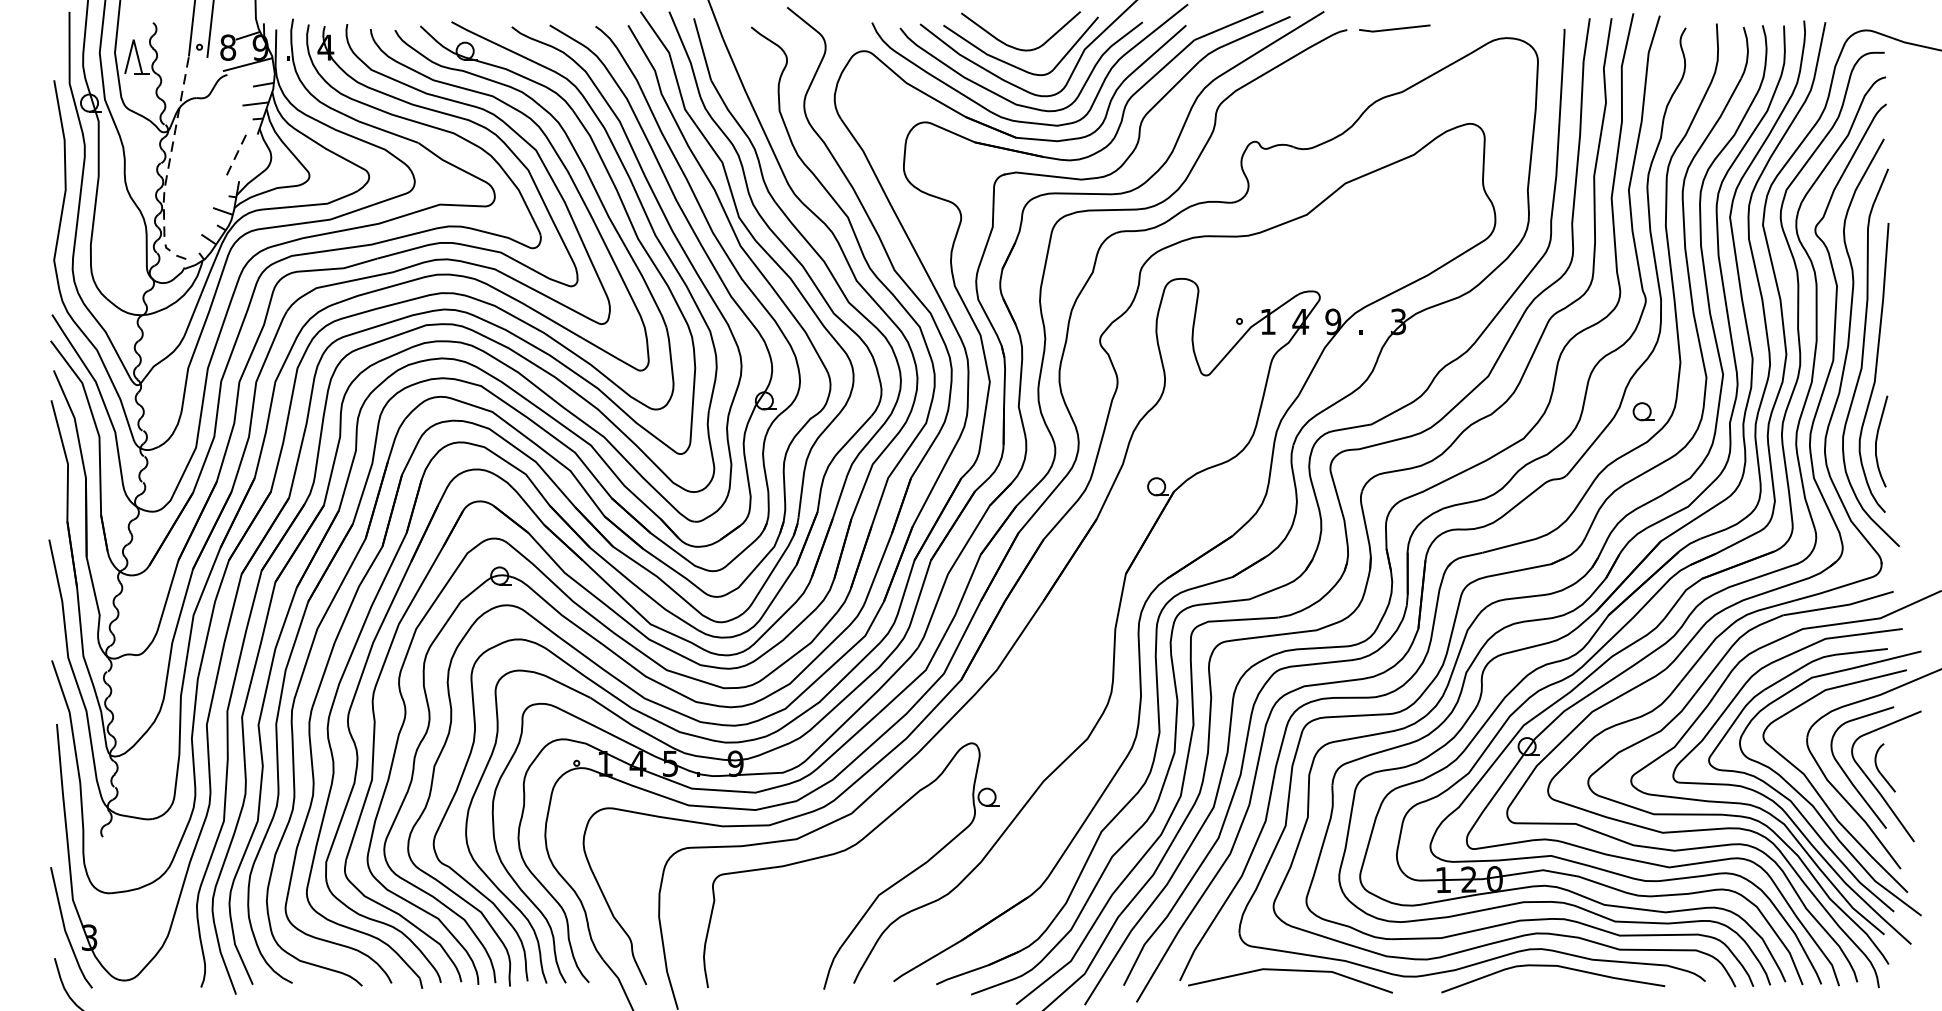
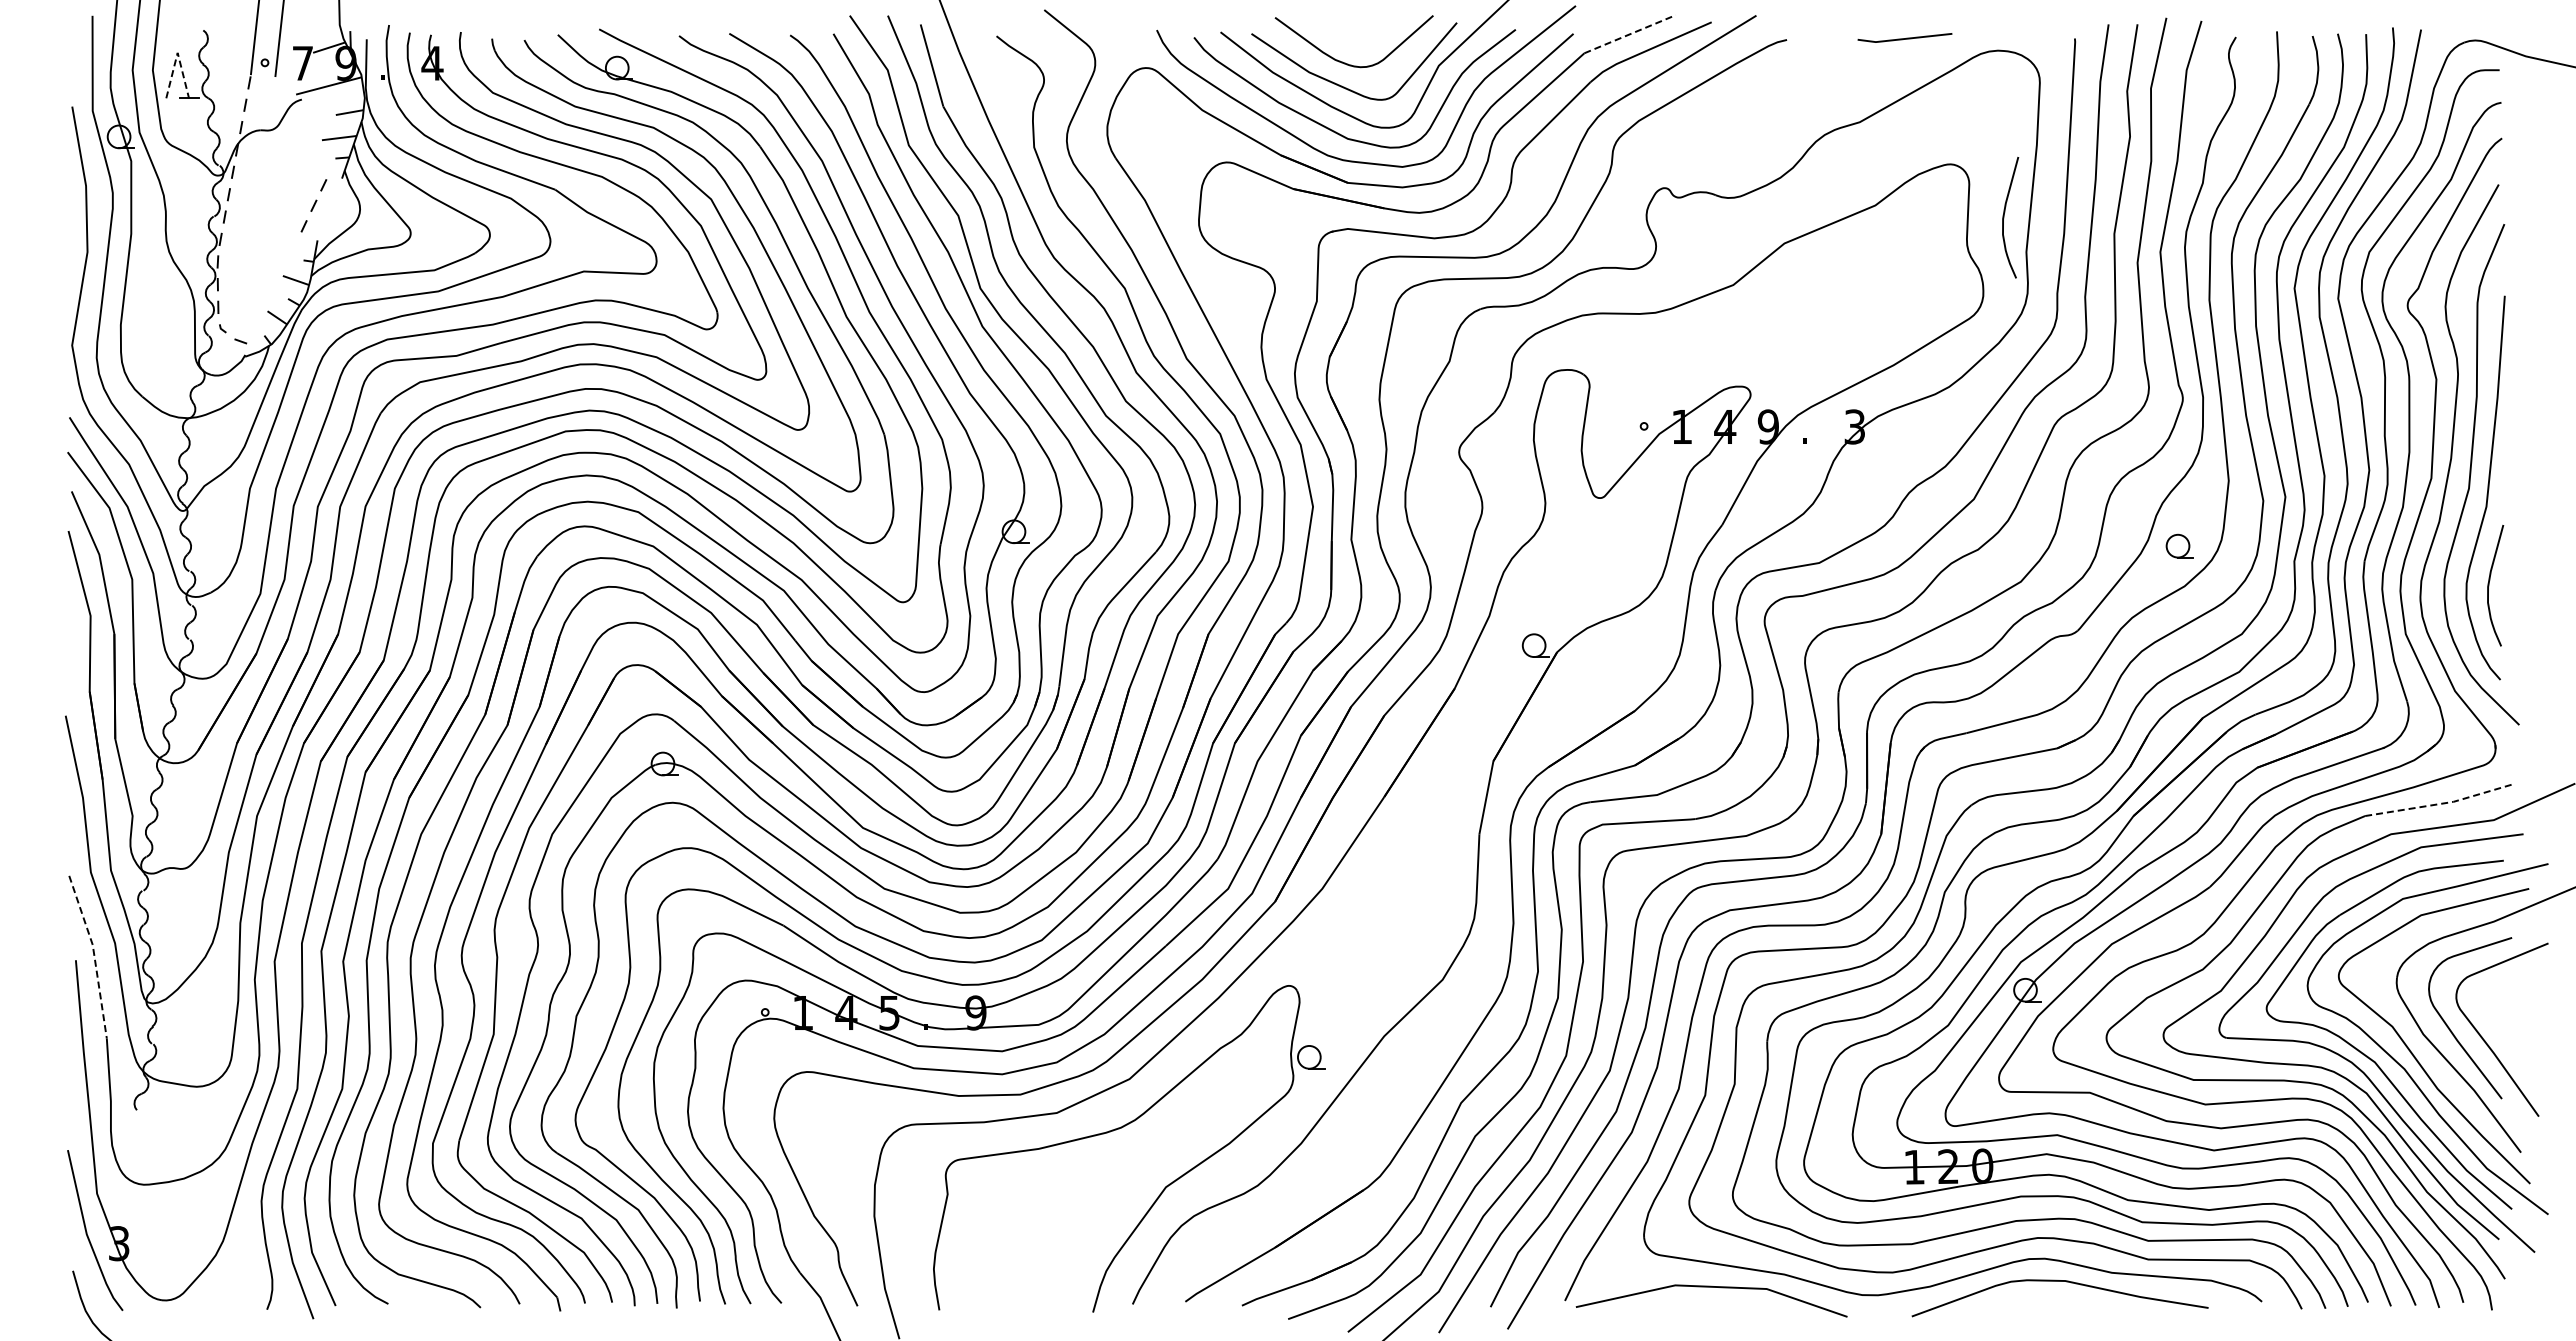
line: (1229, 25) -> (1630, 34), solid -> dashed
line: (1394, 28) -> (1904, 38), moved
line: (133, 39) -> (177, 52), solid -> dashed
text: (227, 47) -> (302, 63), 8 -> 7
curve: (1511, 163) -> (2004, 217), added
line: (1839, 606) -> (2439, 804), solid -> dashed
line: (70, 720) -> (94, 955), solid -> dashed
curve: (1880, 772) -> (2494, 1024), removed

